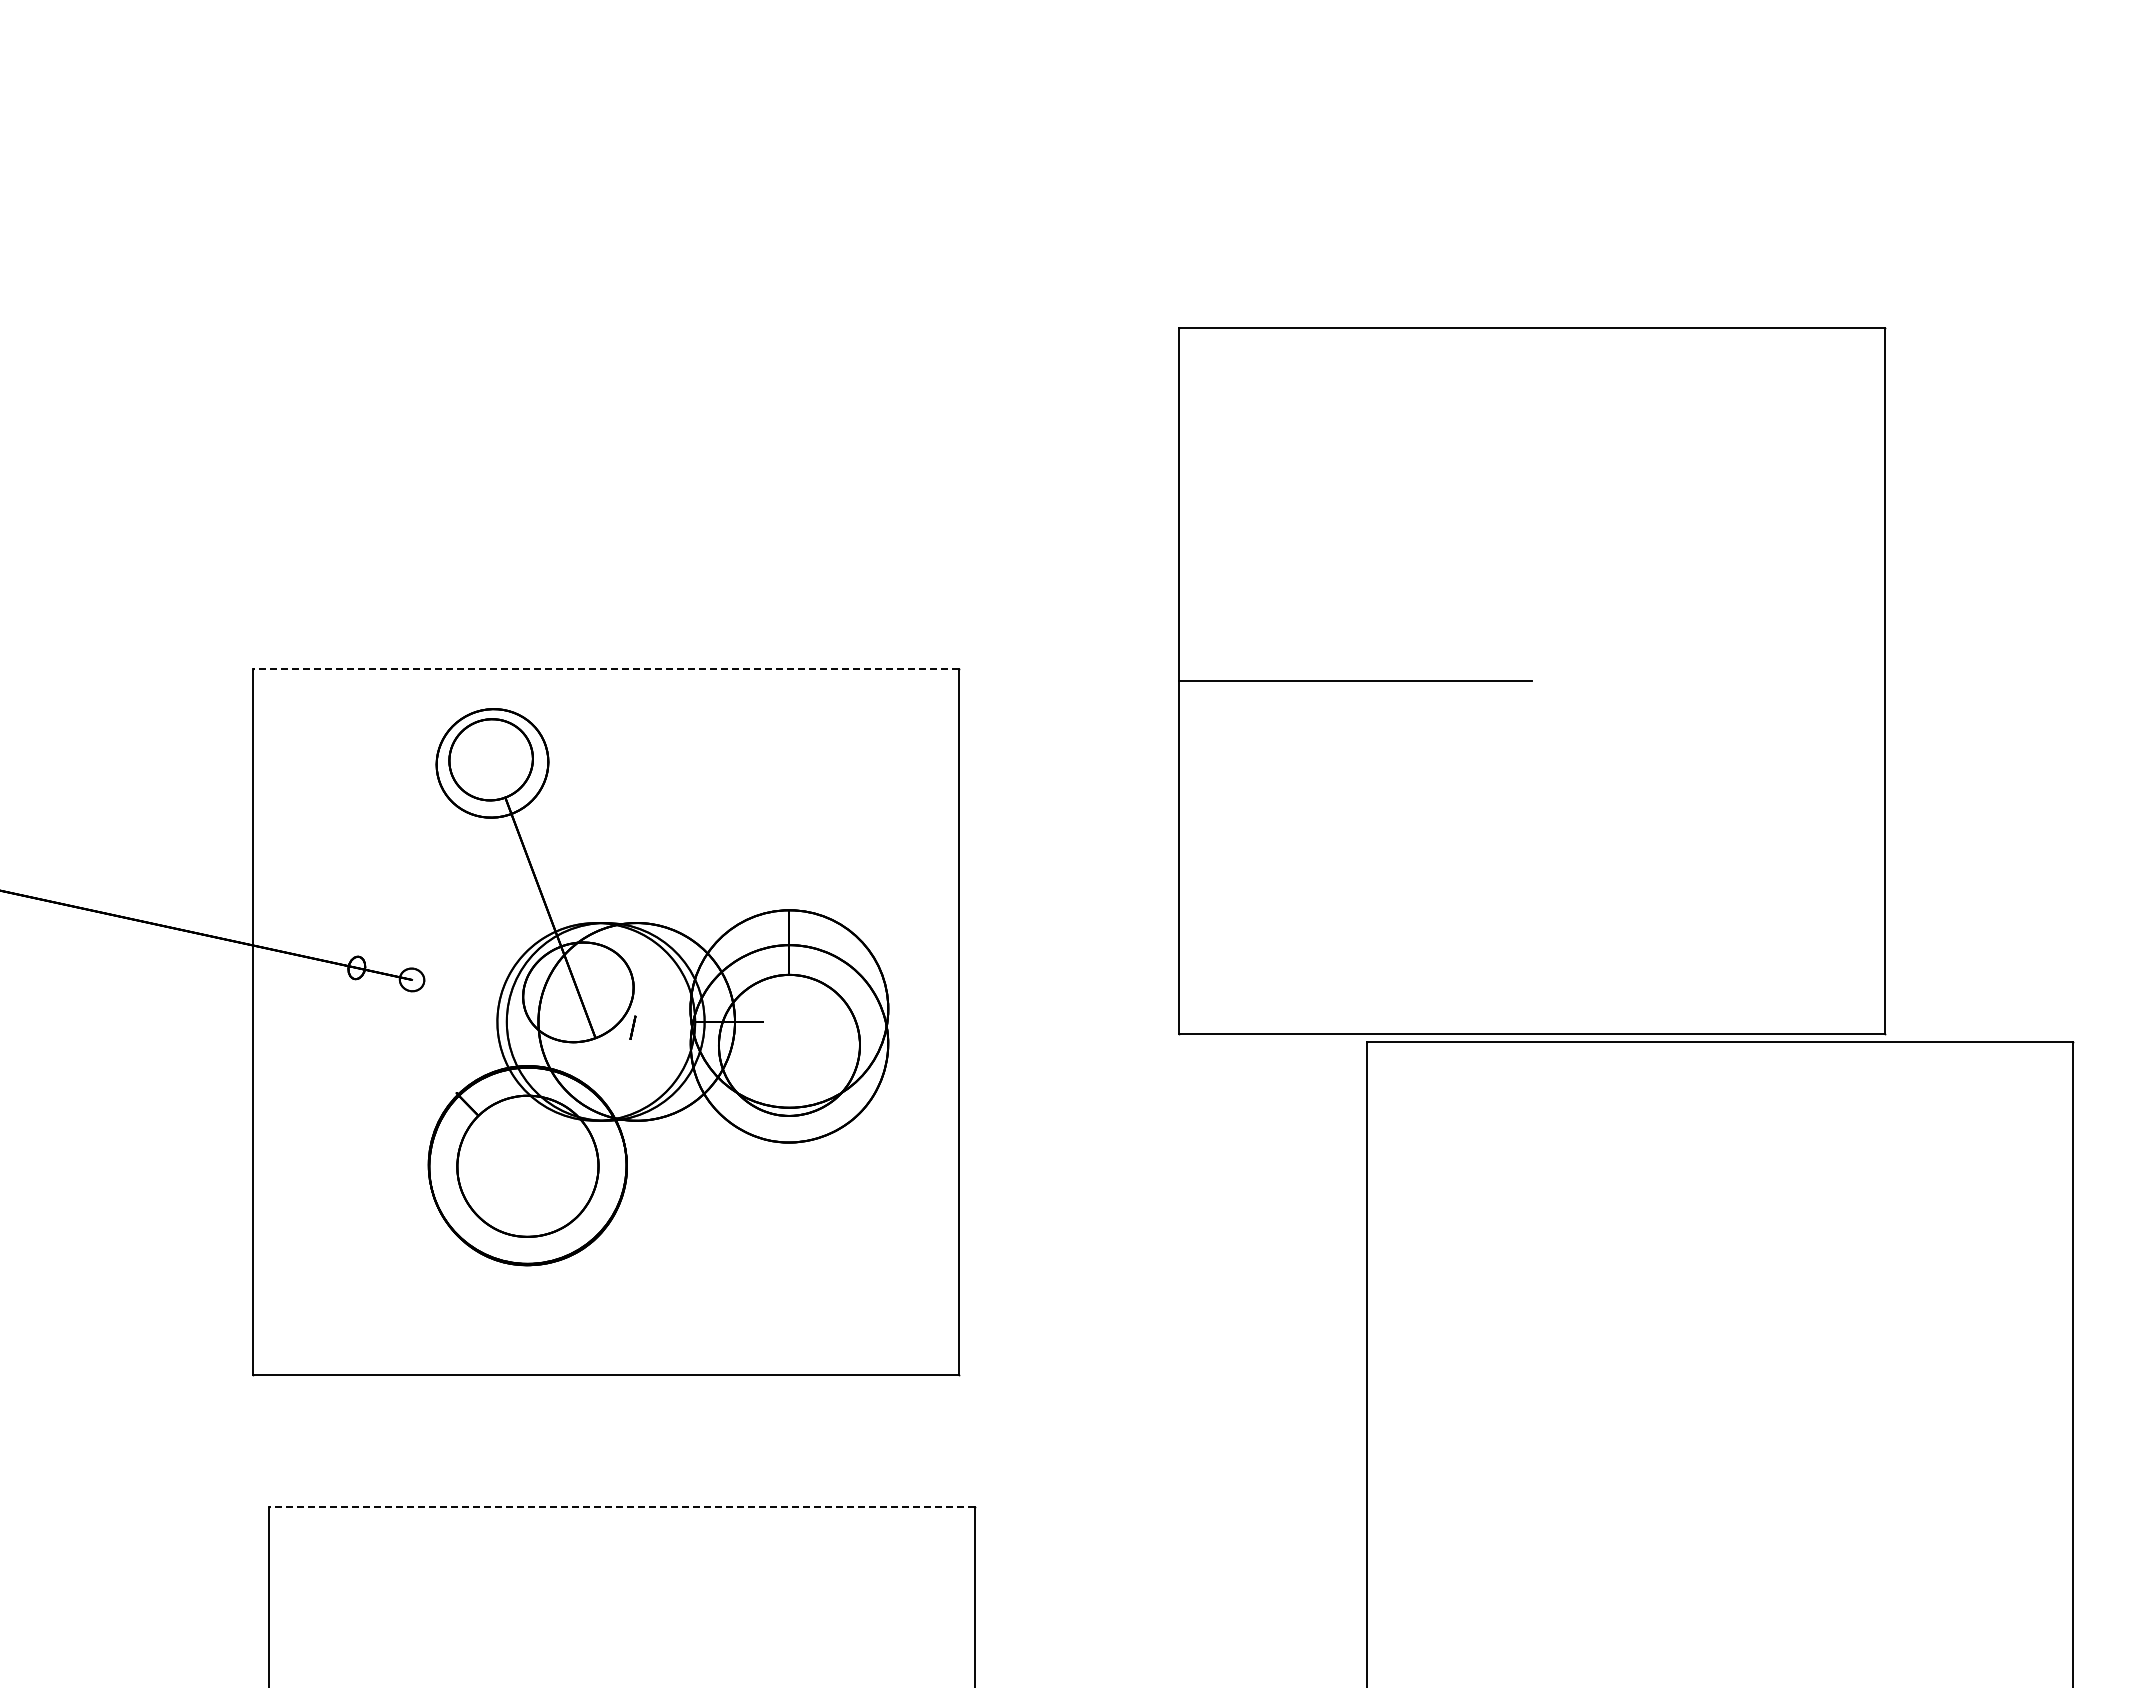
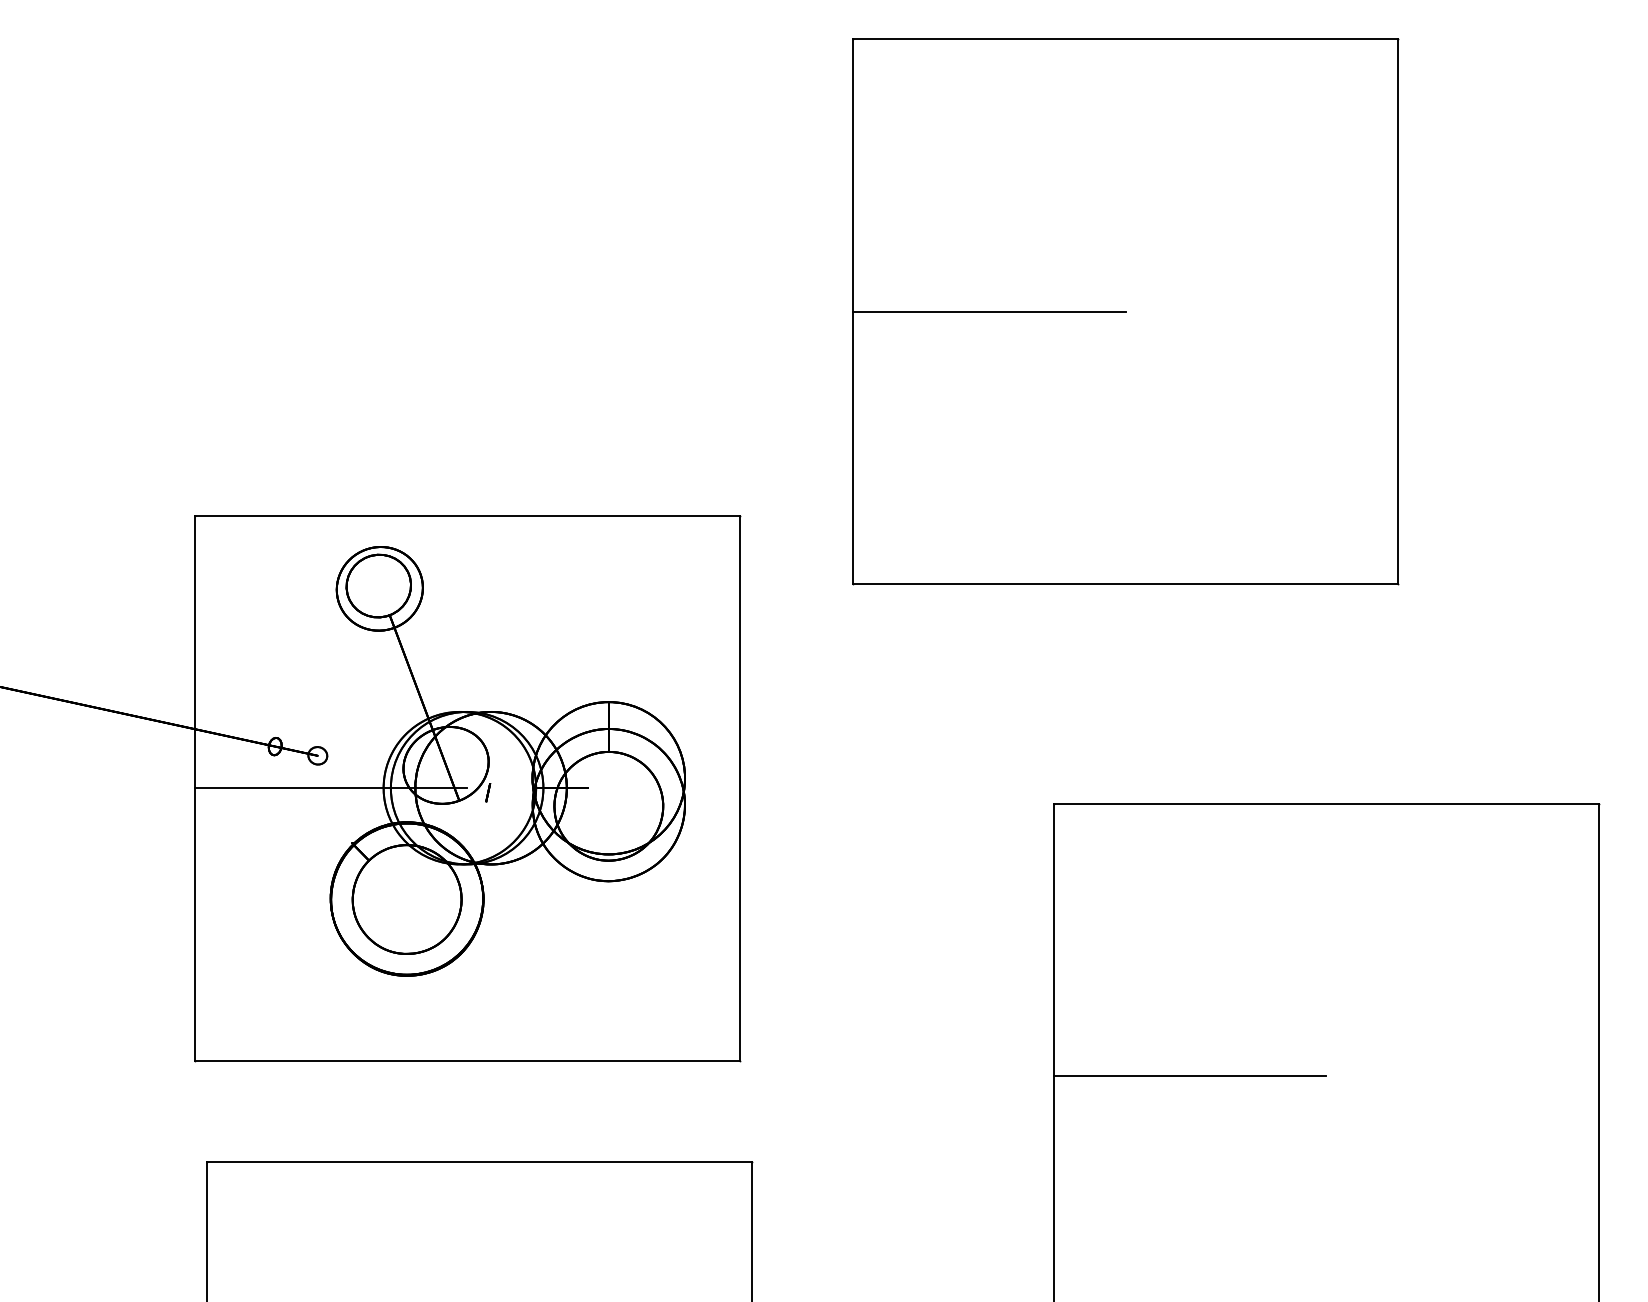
line: (605, 668) -> (466, 515), dashed -> solid
part: (1532, 681) -> (1126, 312), moved
line: (428, 1021) -> (330, 787), added
line: (1542, 1395) -> (1189, 1076), added
line: (621, 1506) -> (479, 1161), dashed -> solid

